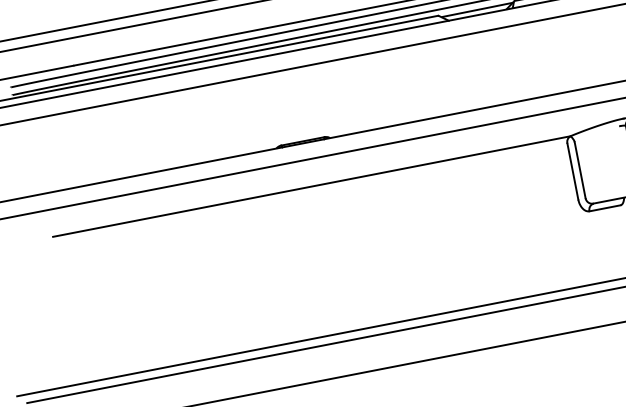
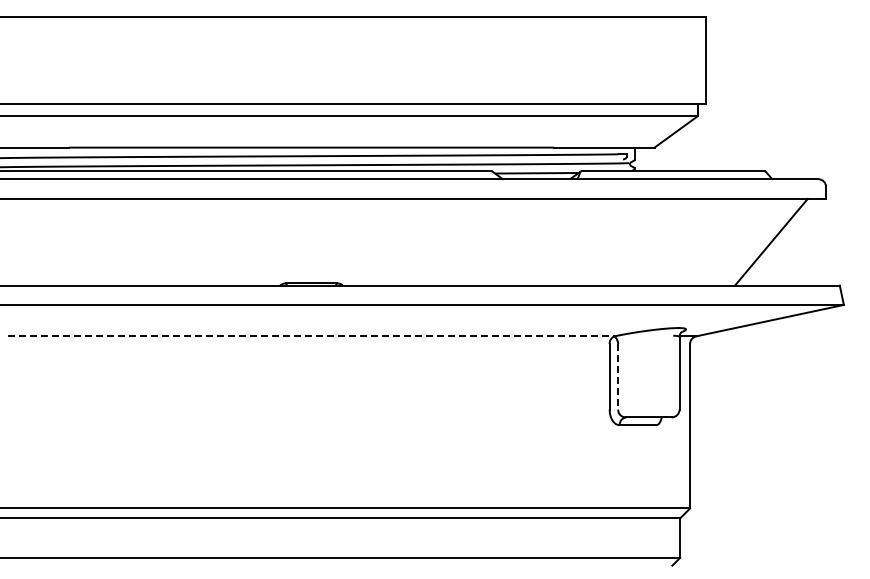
line: (580, 169) -> (618, 376), solid -> dashed
line: (312, 186) -> (312, 336), solid -> dashed

